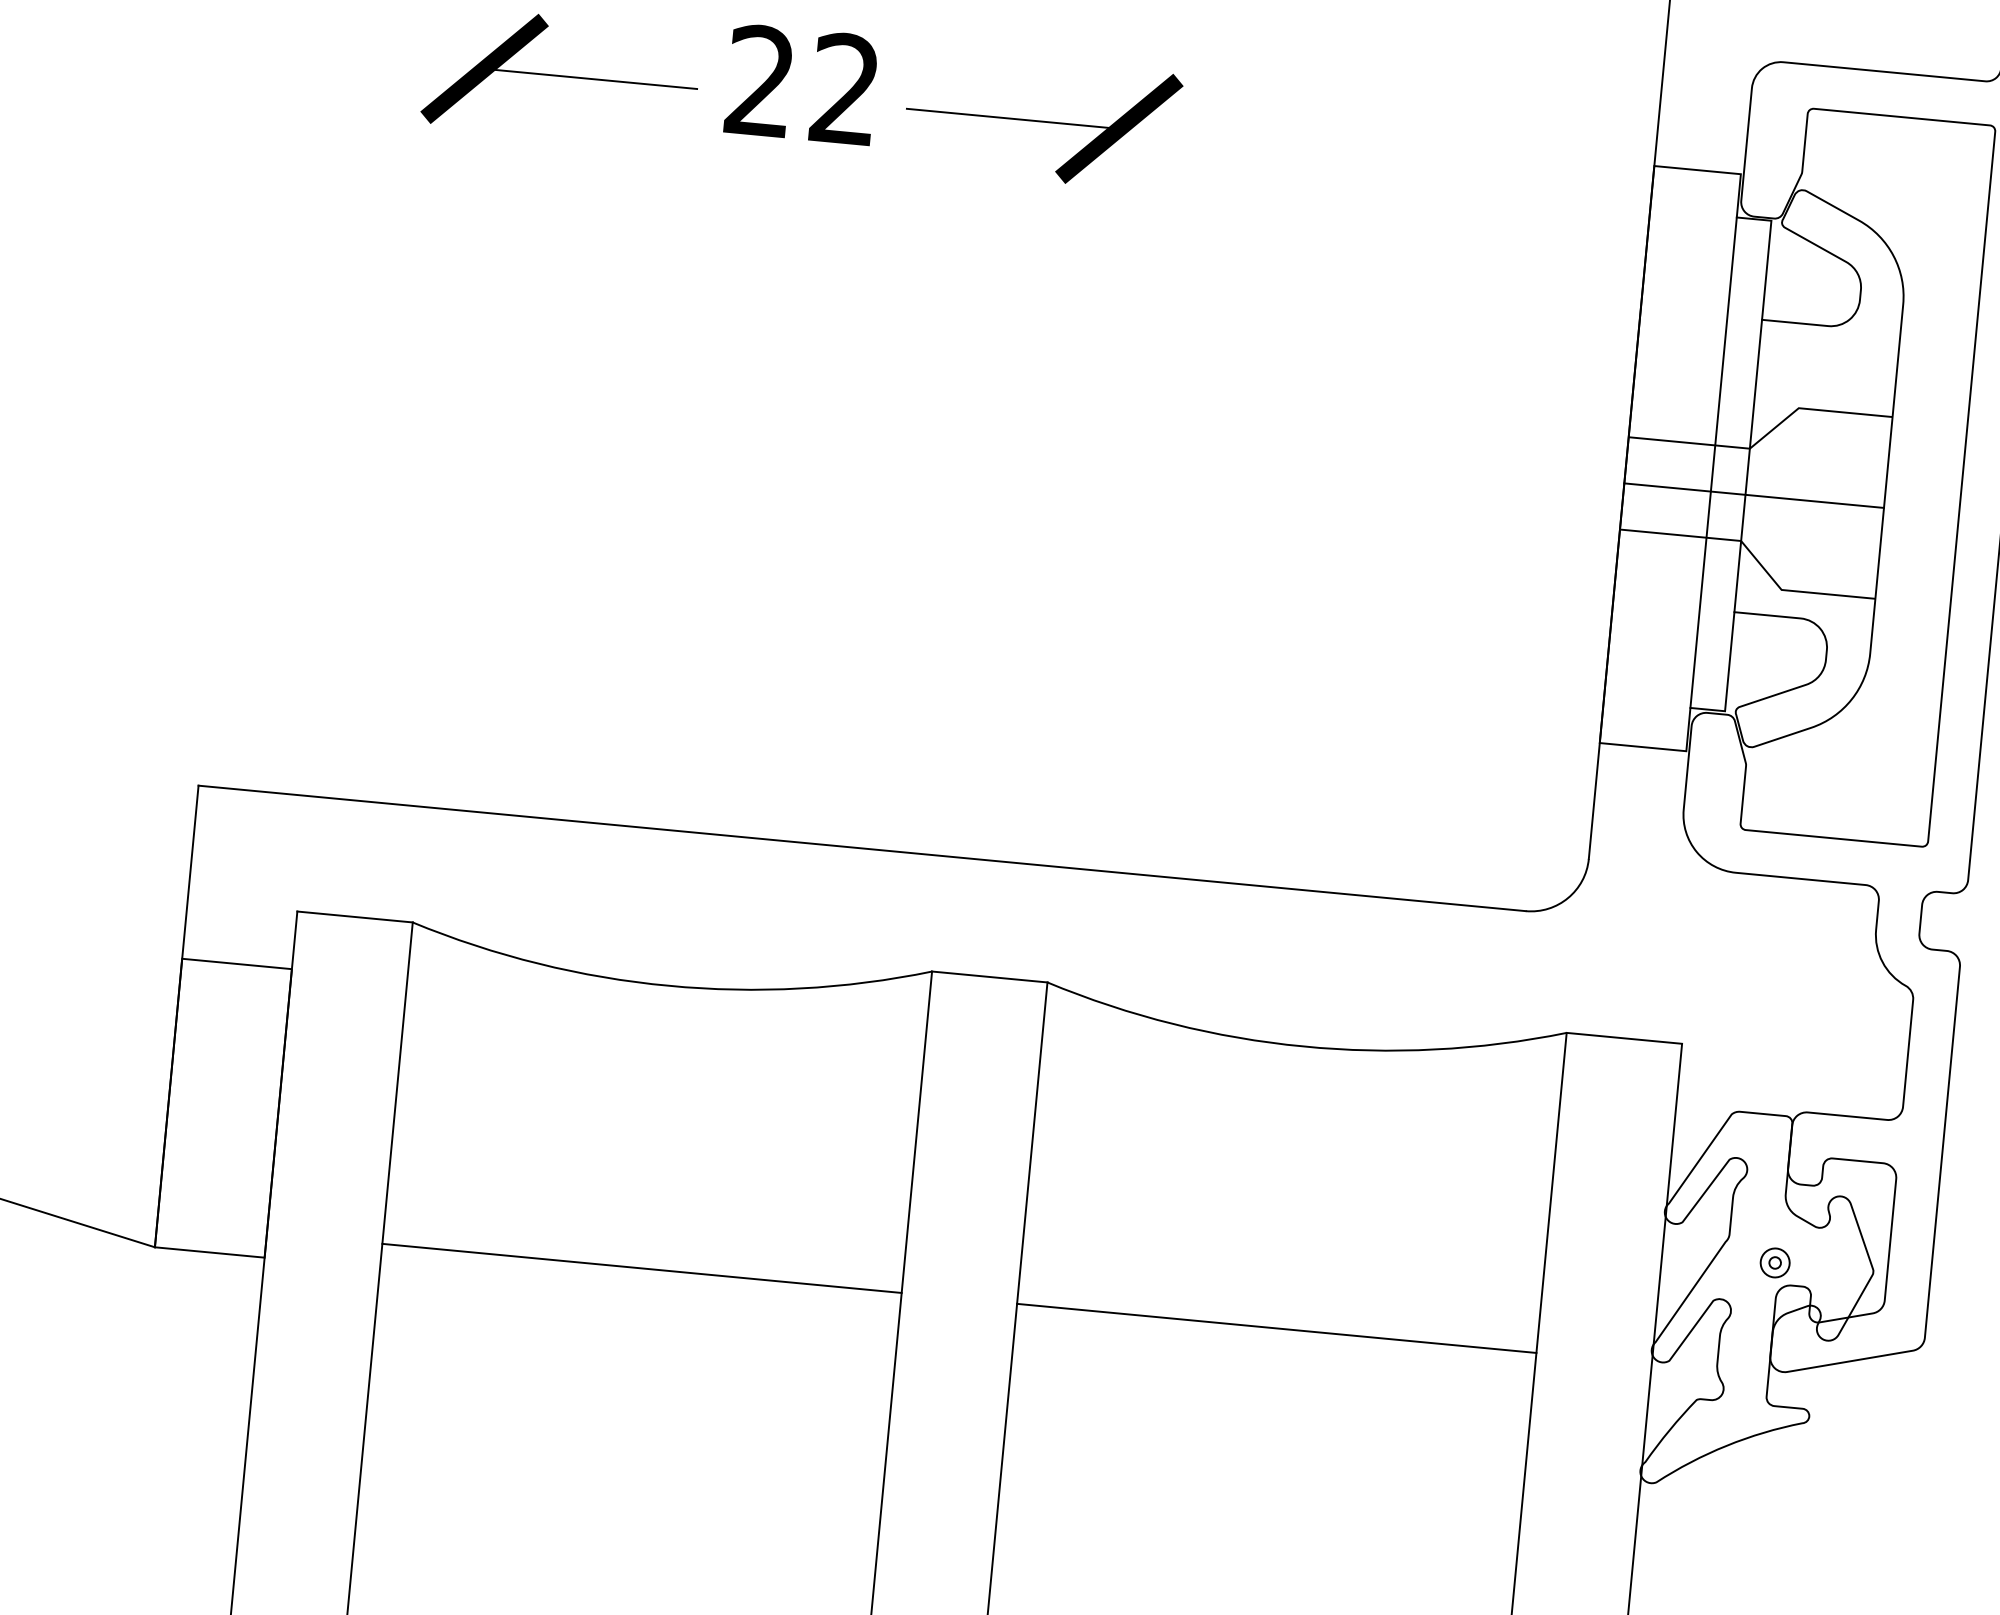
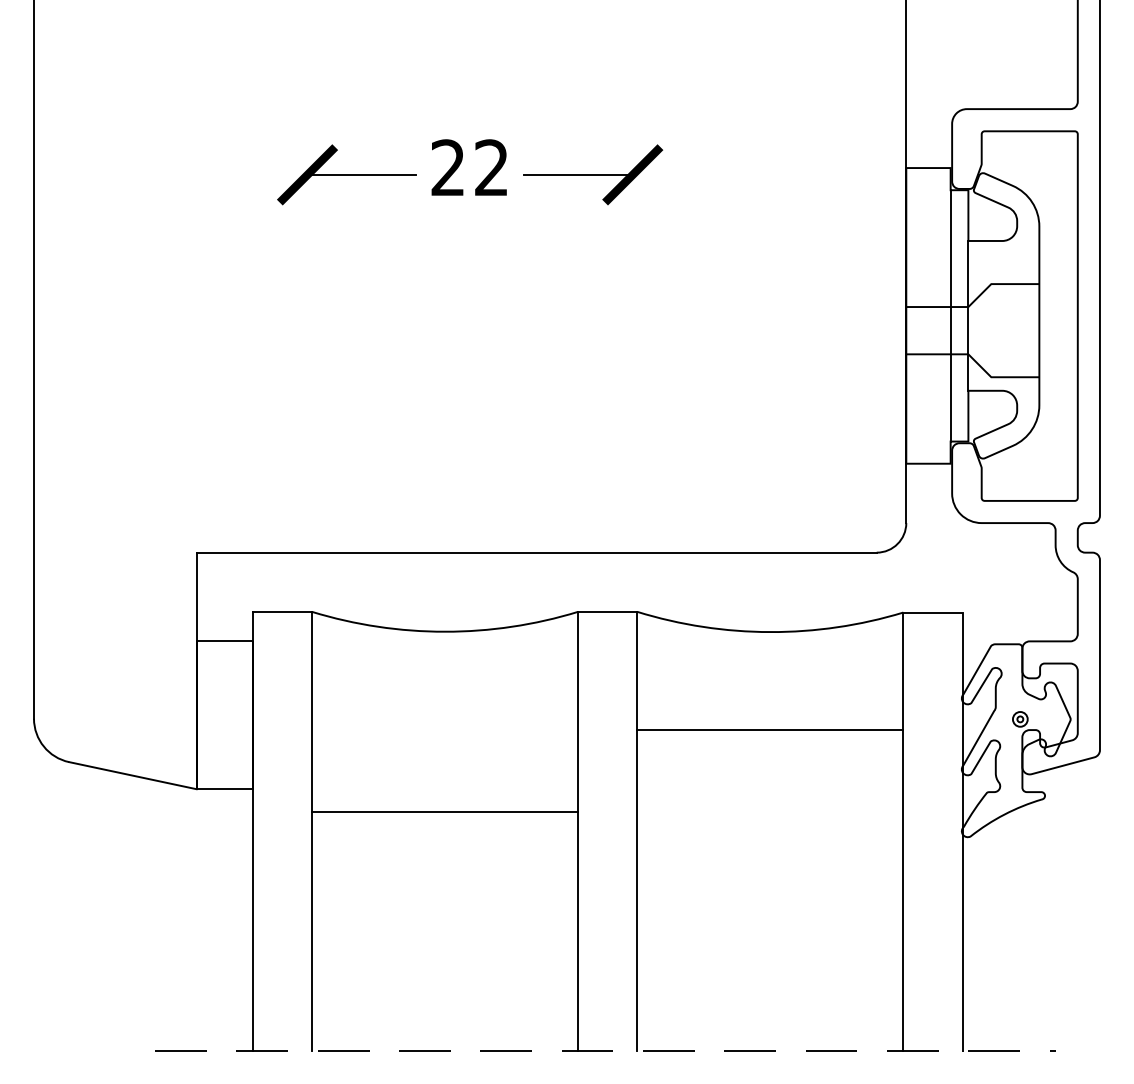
line: (1753, 495) -> (972, 330), removed
line: (642, 1268) -> (445, 811), moved
line: (1277, 1328) -> (770, 729), moved

